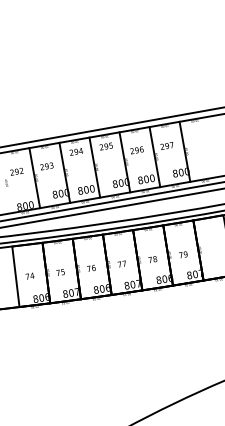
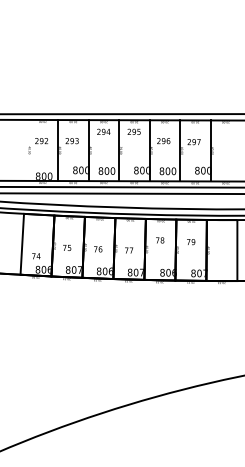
text: (183, 255) -> (191, 242), moved
text: (153, 259) -> (160, 240), moved
text: (30, 276) -> (36, 256), moved

